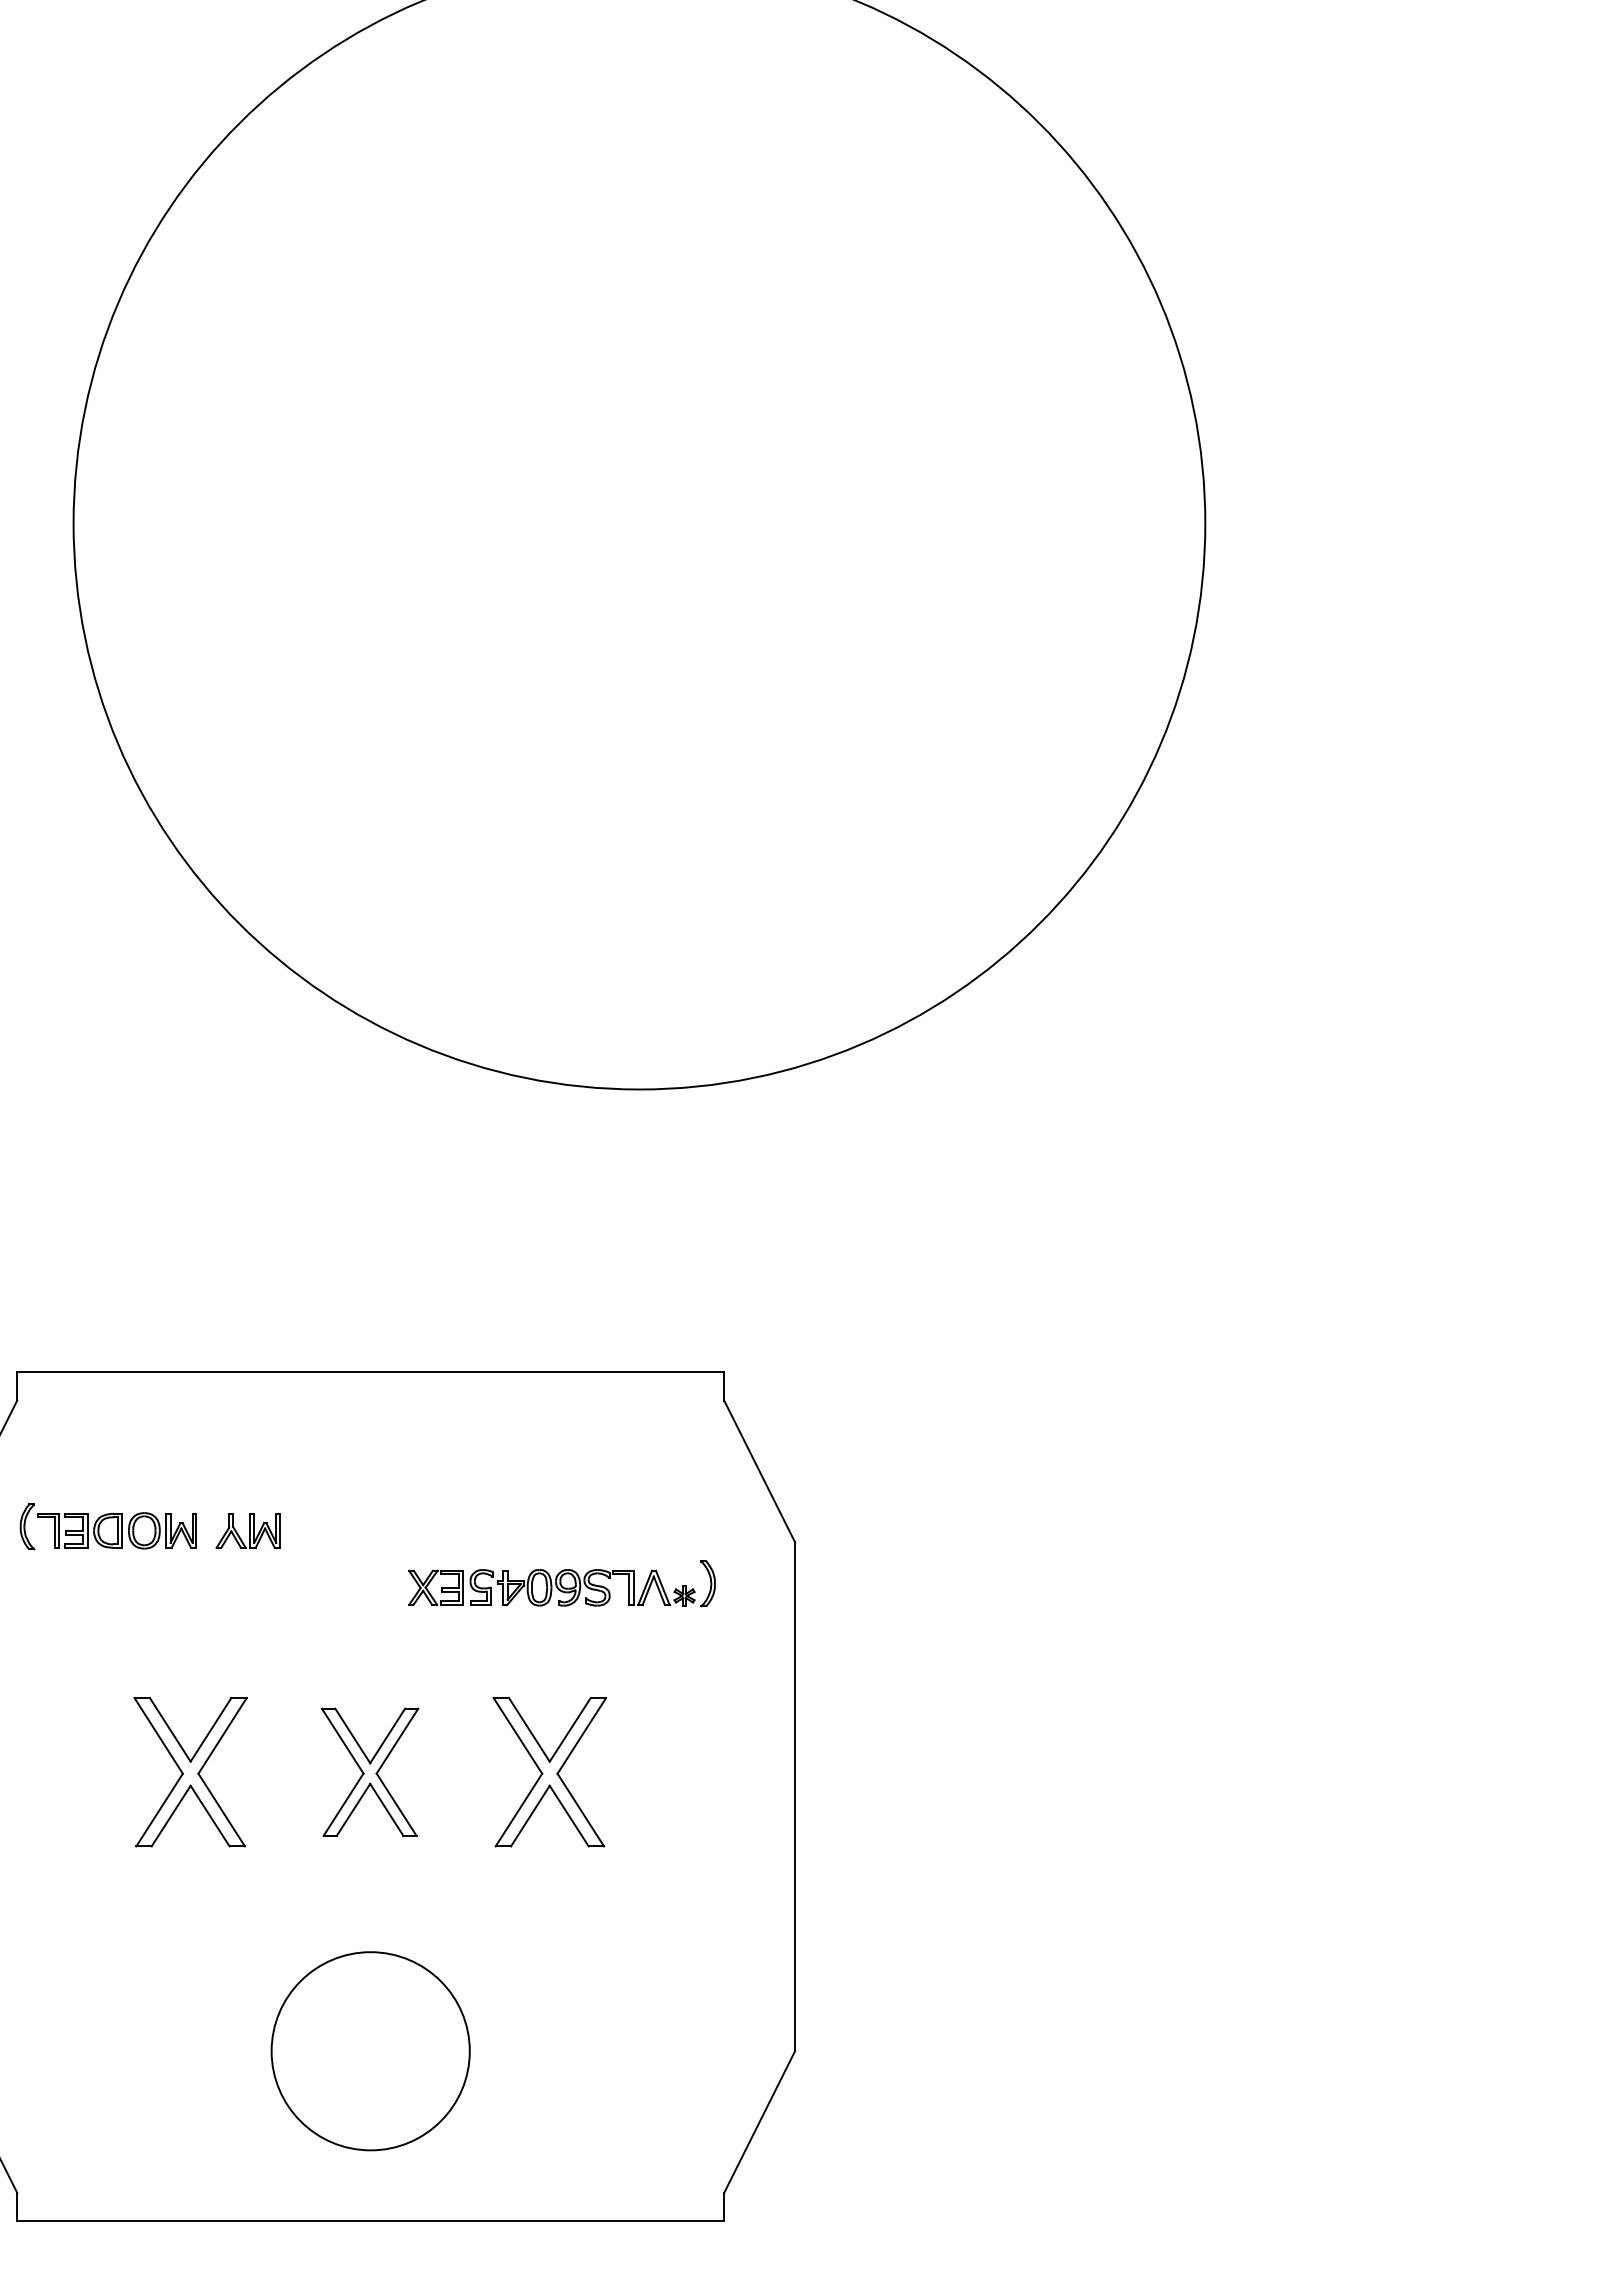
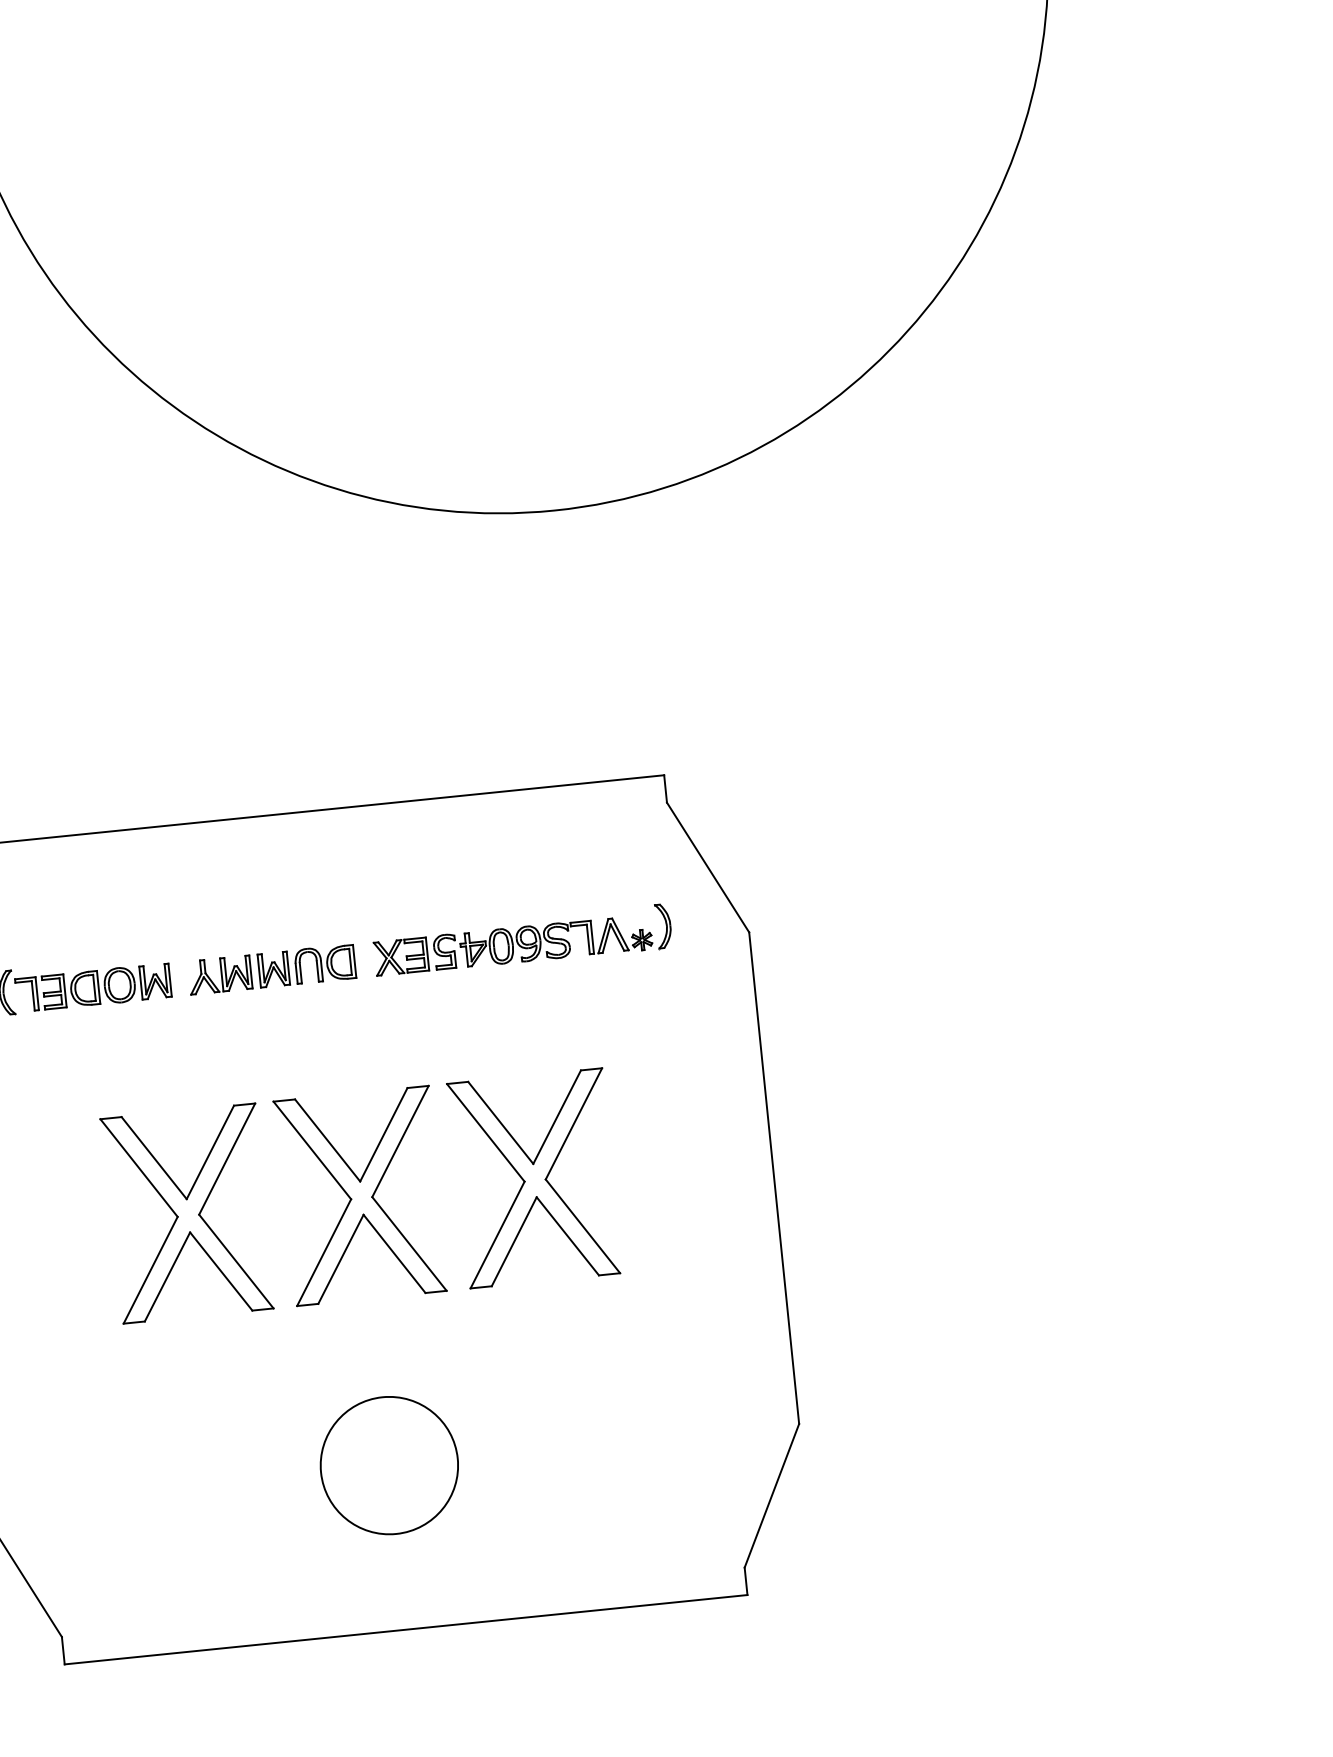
part: (331, 1530) -> (300, 966), added
part: (561, 1583) -> (522, 940), moved
part: (190, 1772) -> (188, 1214), size x1.43
part: (369, 1772) -> (360, 1196), size x1.67
part: (549, 1772) -> (534, 1178), size x1.43
circle: (370, 2051) -> (389, 1465), size x0.71

